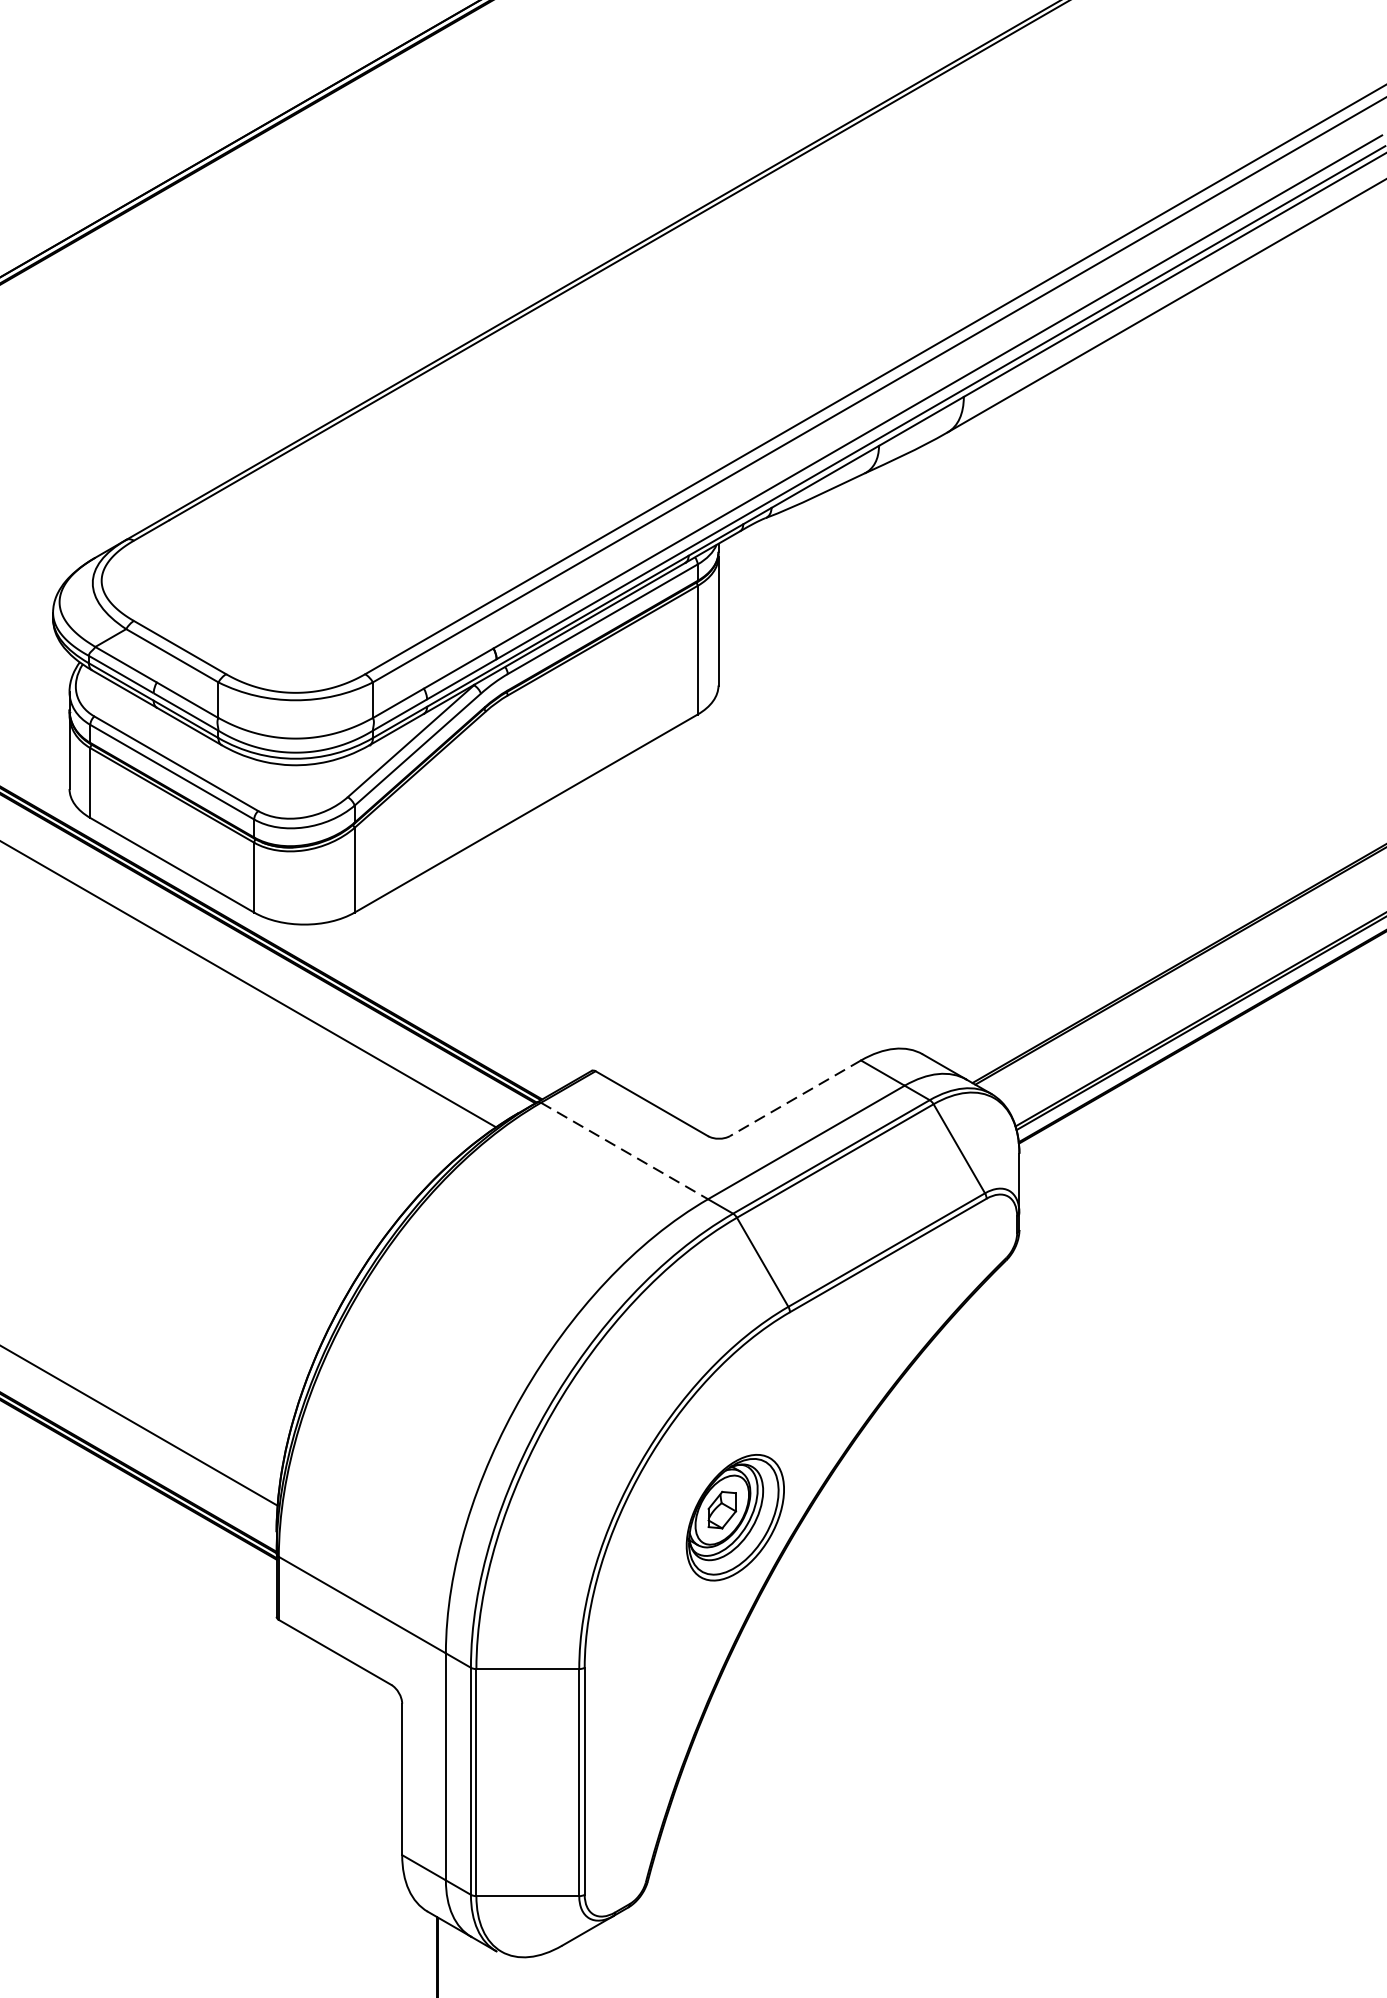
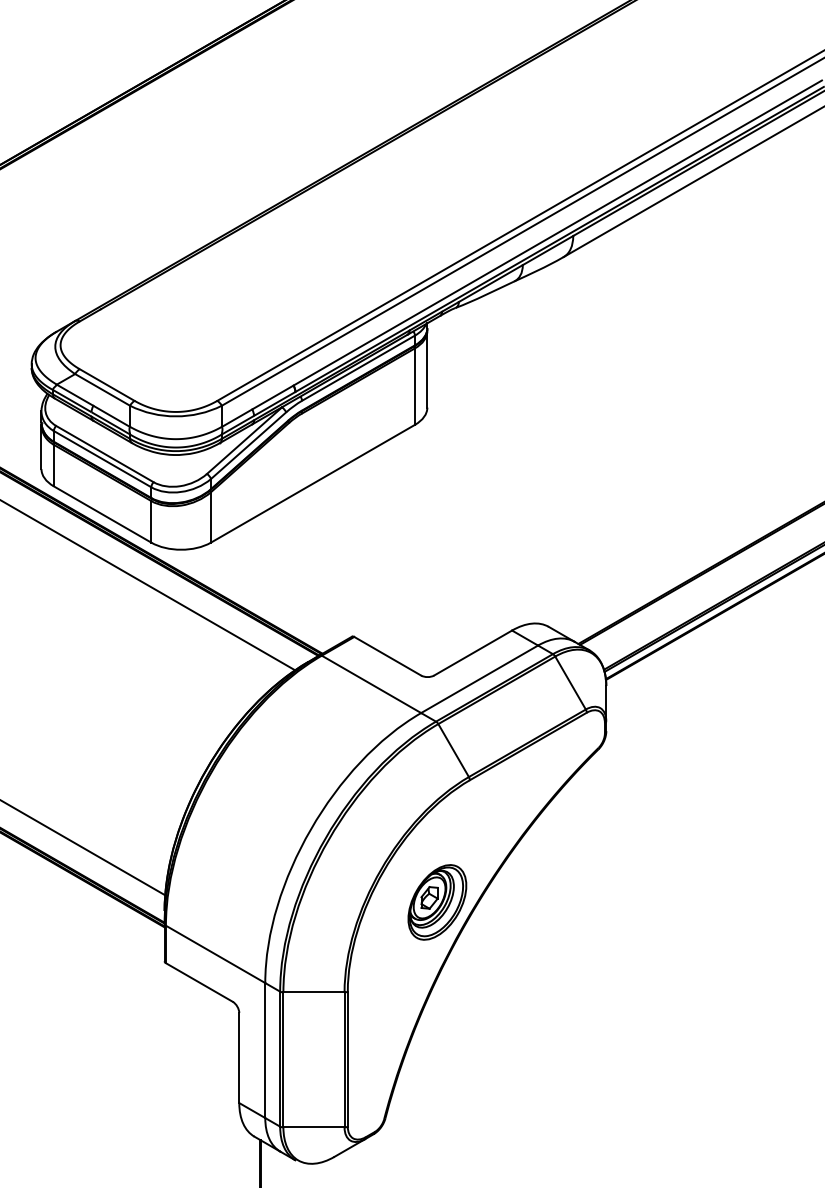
line: (794, 1099) -> (472, 653), dashed -> solid
line: (624, 1151) -> (371, 684), dashed -> solid

